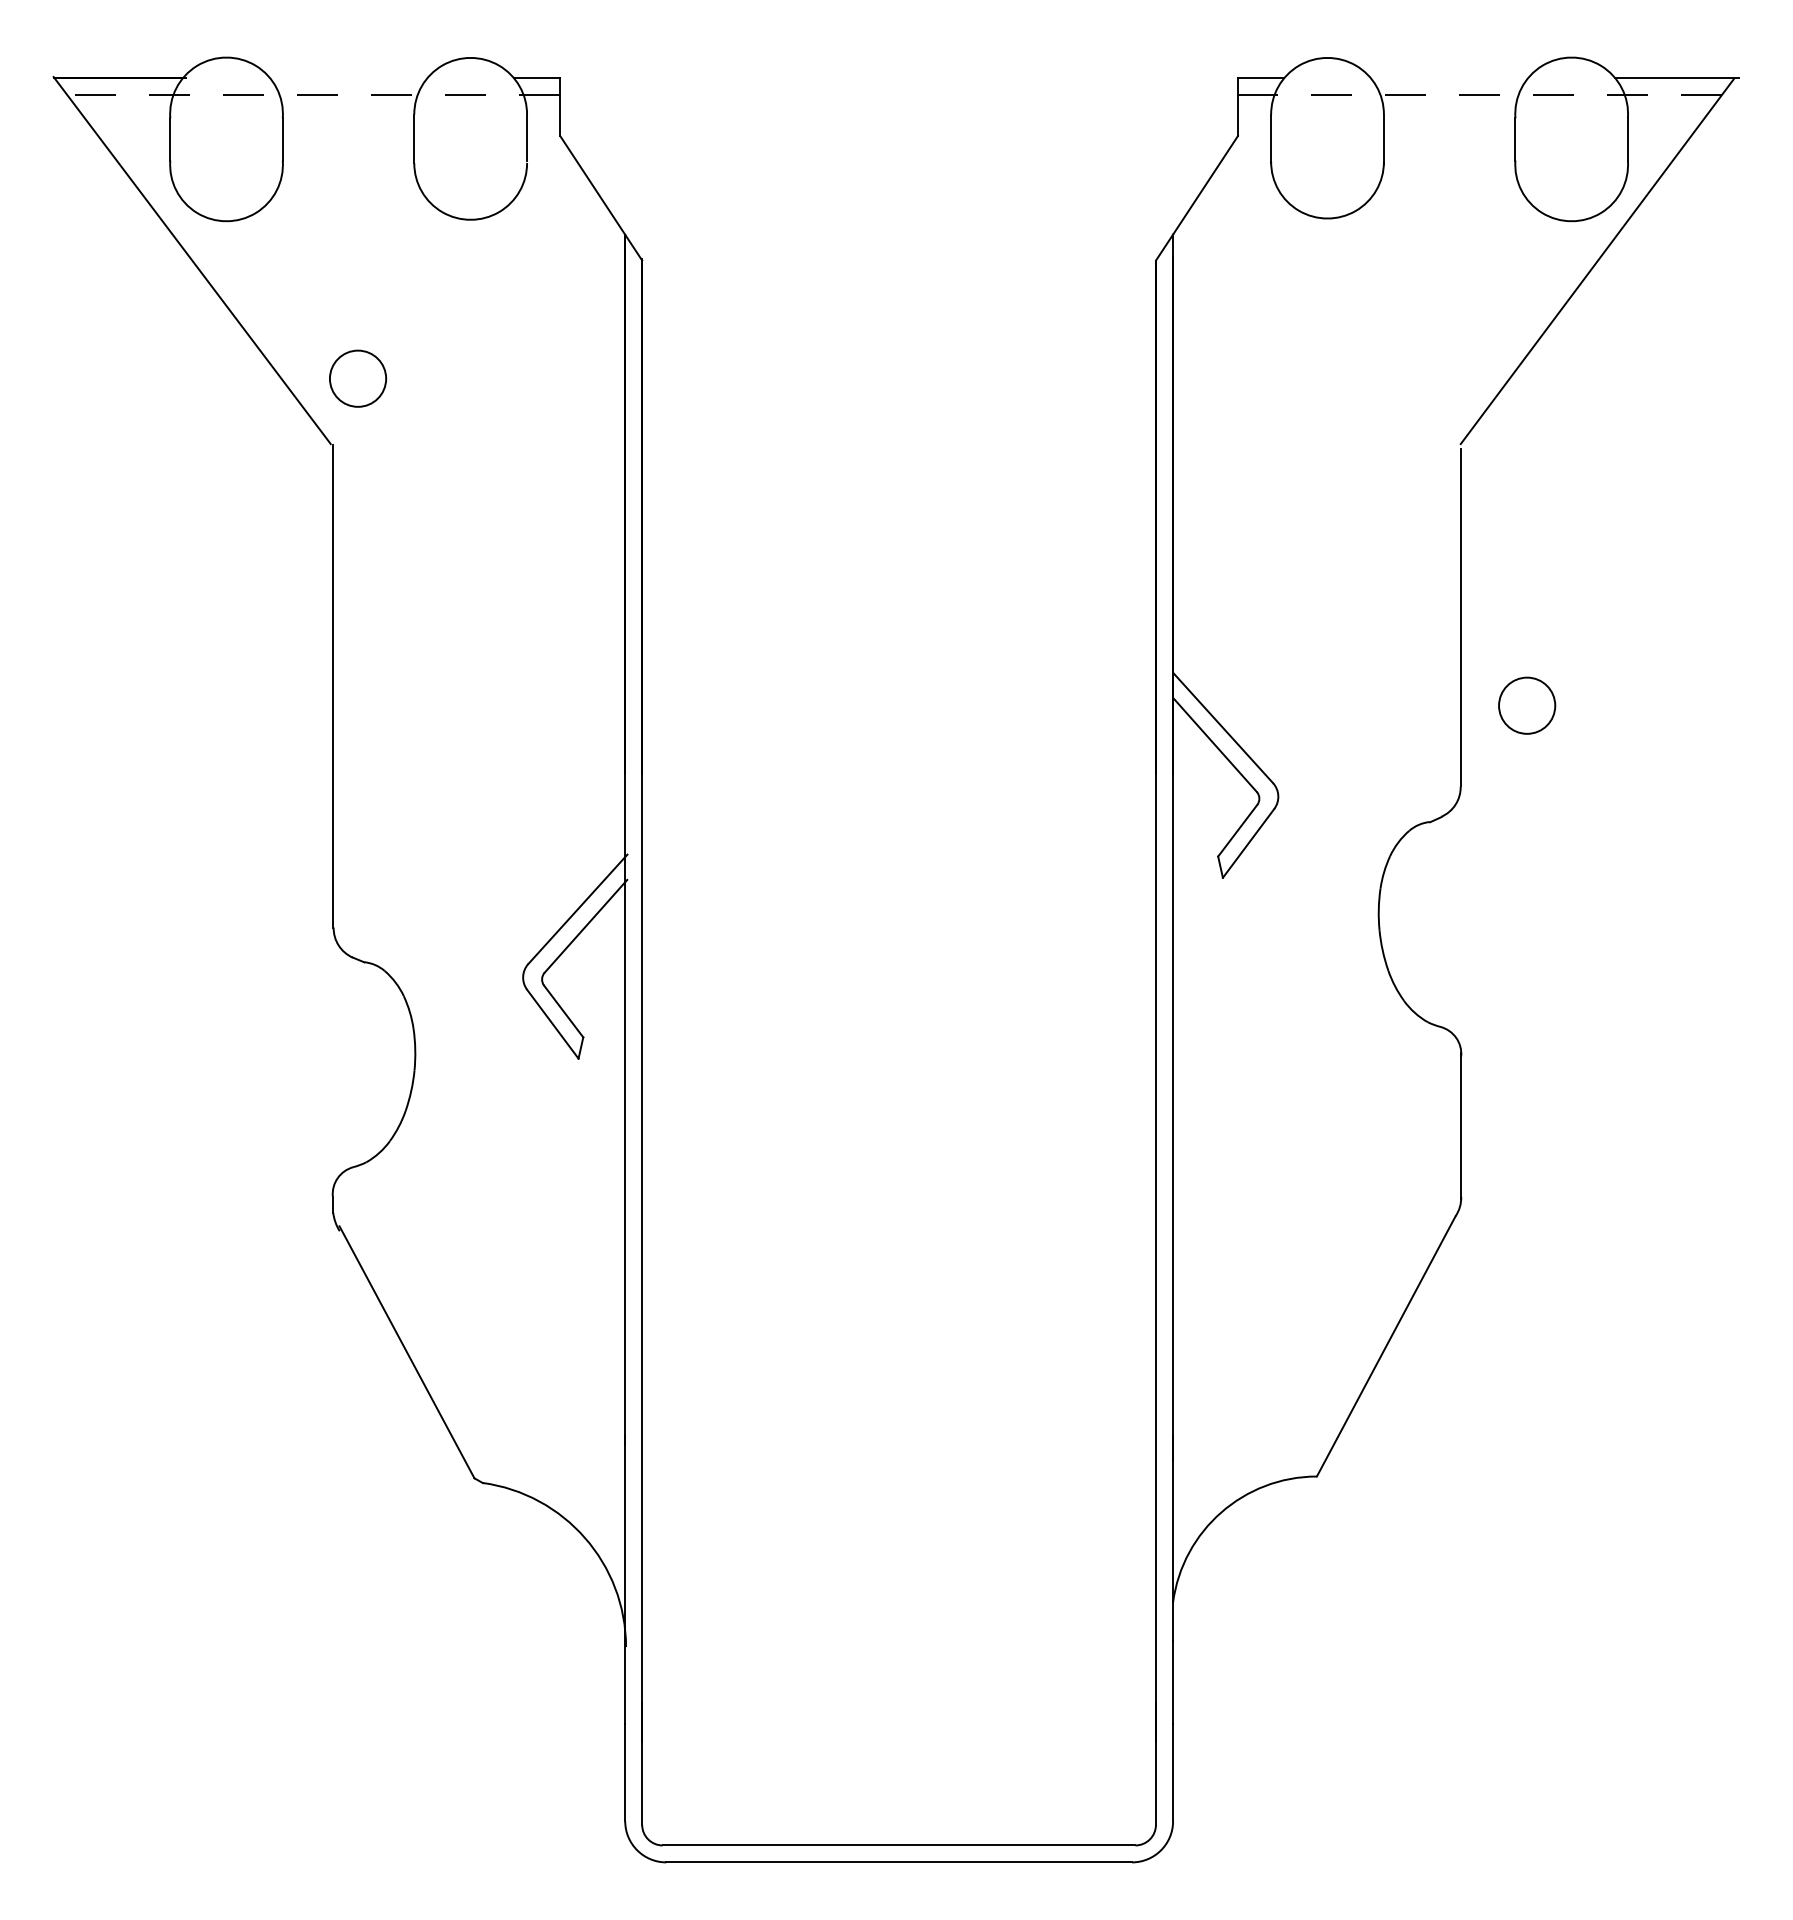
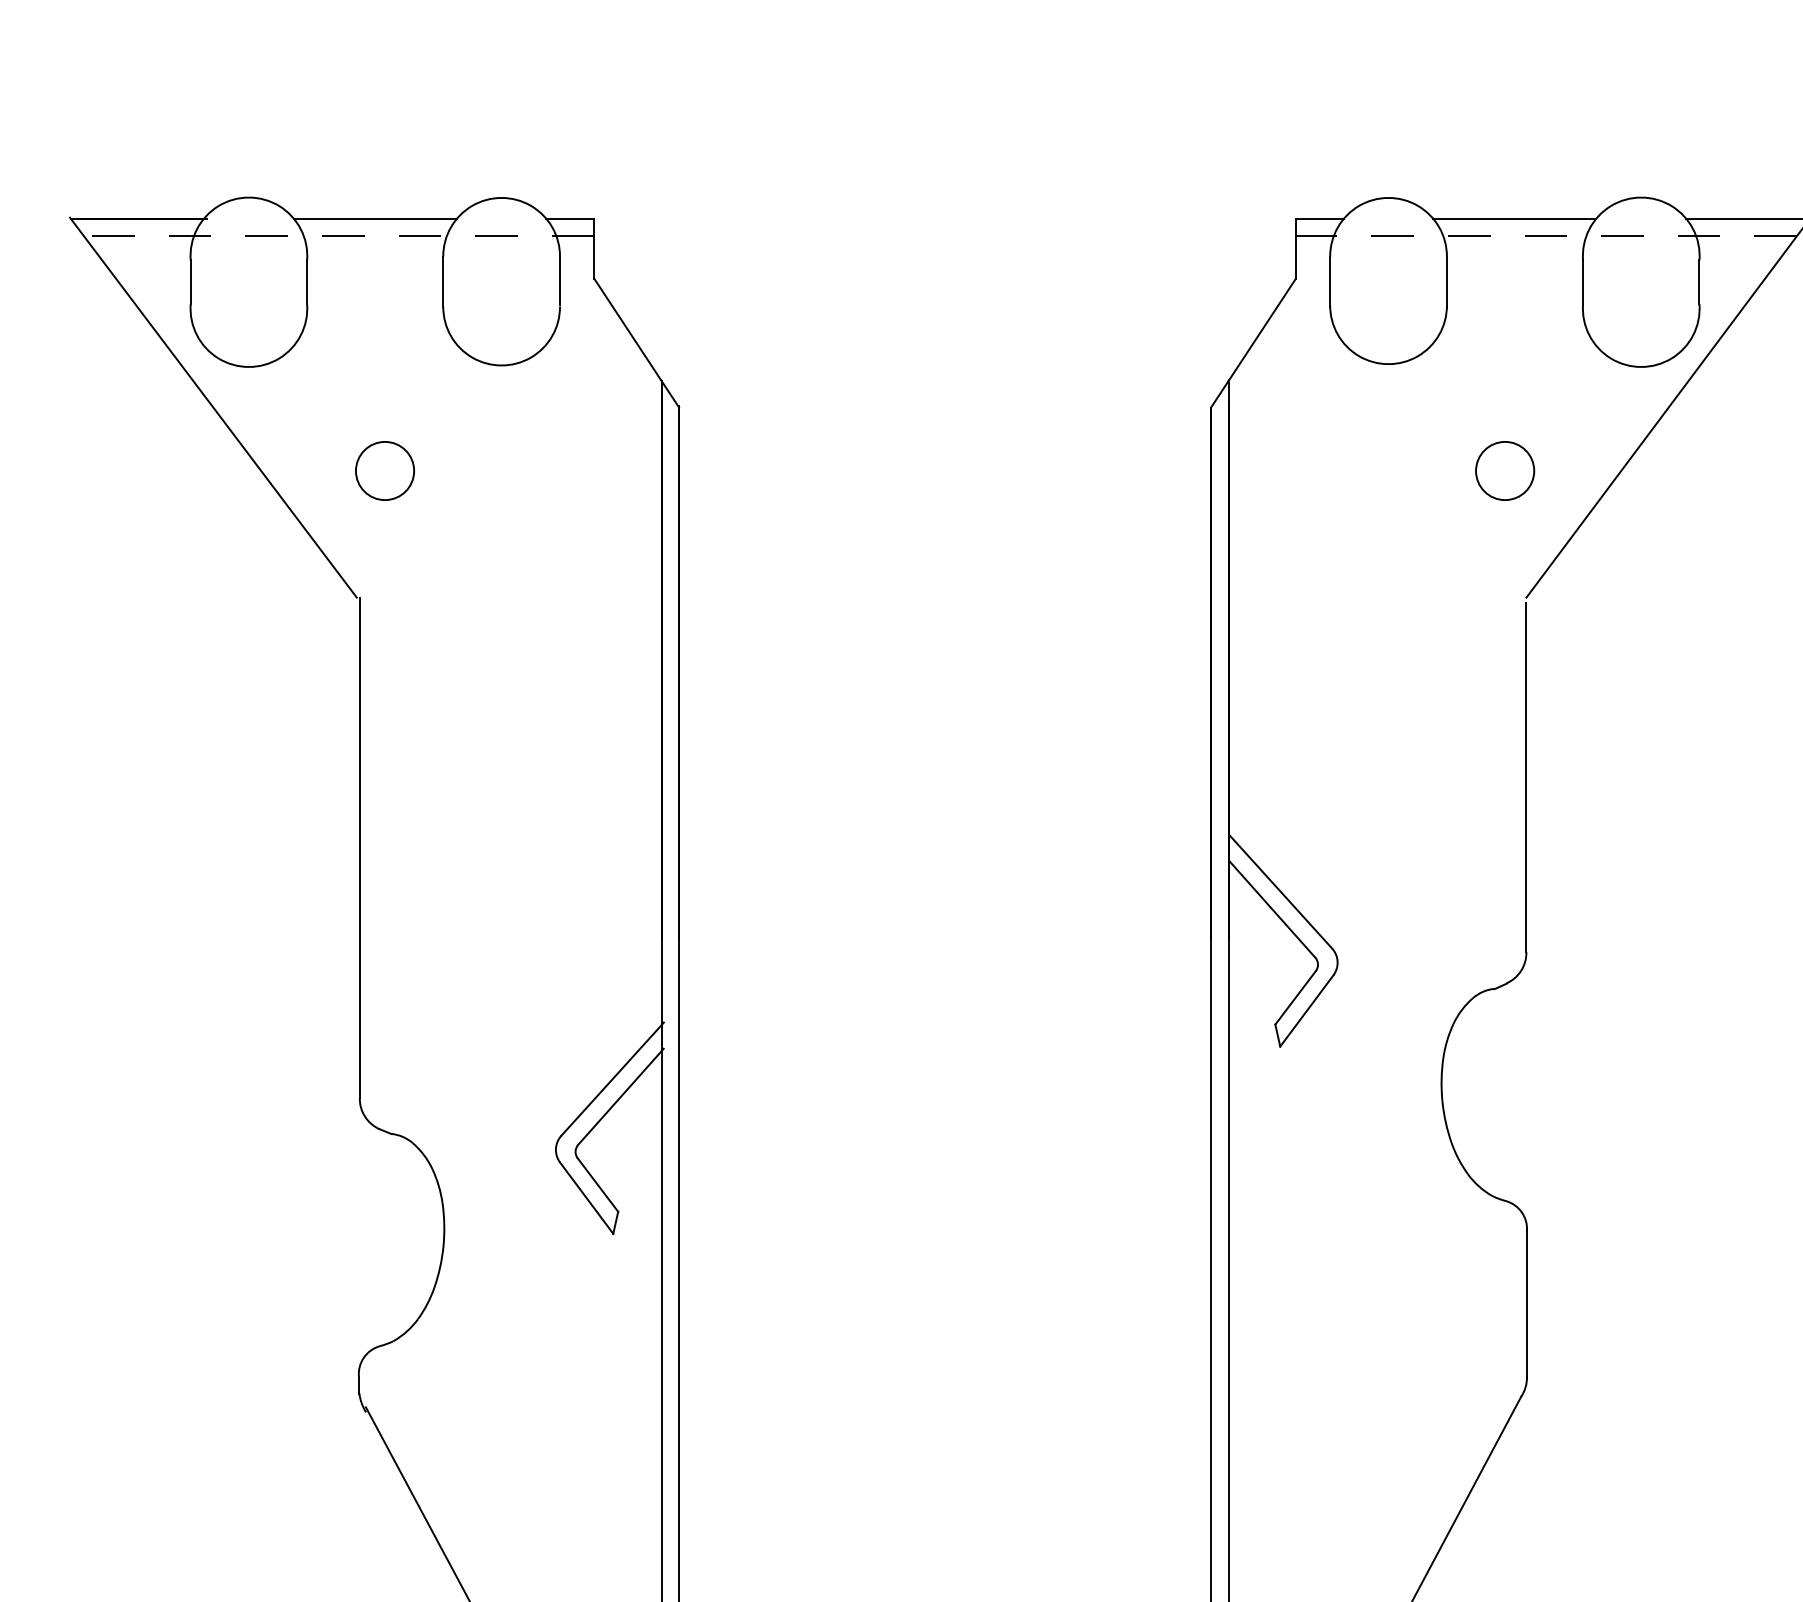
line: (348, 77) -> (375, 218), added
line: (1449, 77) -> (1514, 218), added
circle: (358, 378) -> (385, 470), moved
circle: (1527, 705) -> (1505, 470), moved

